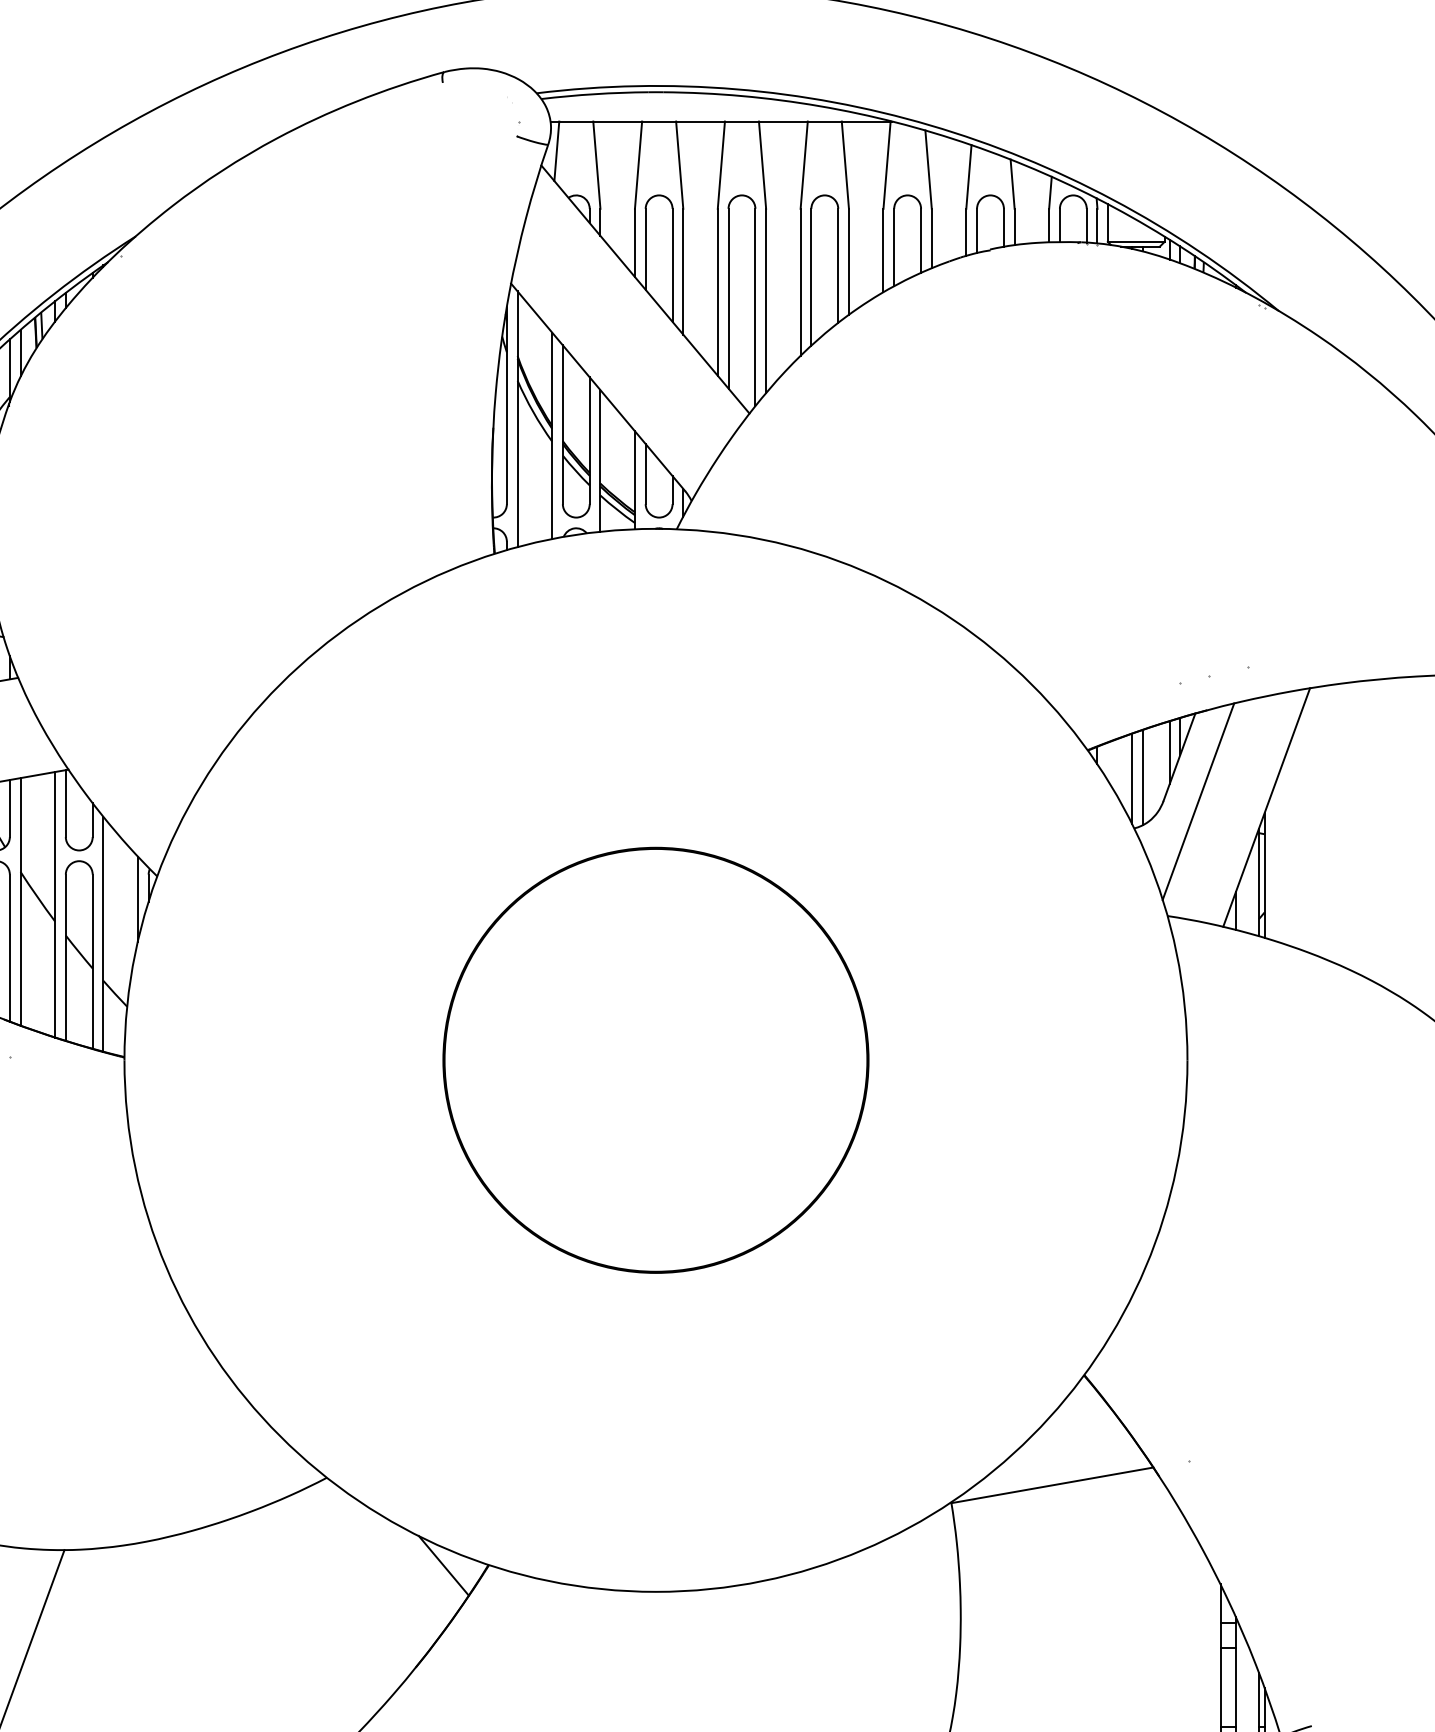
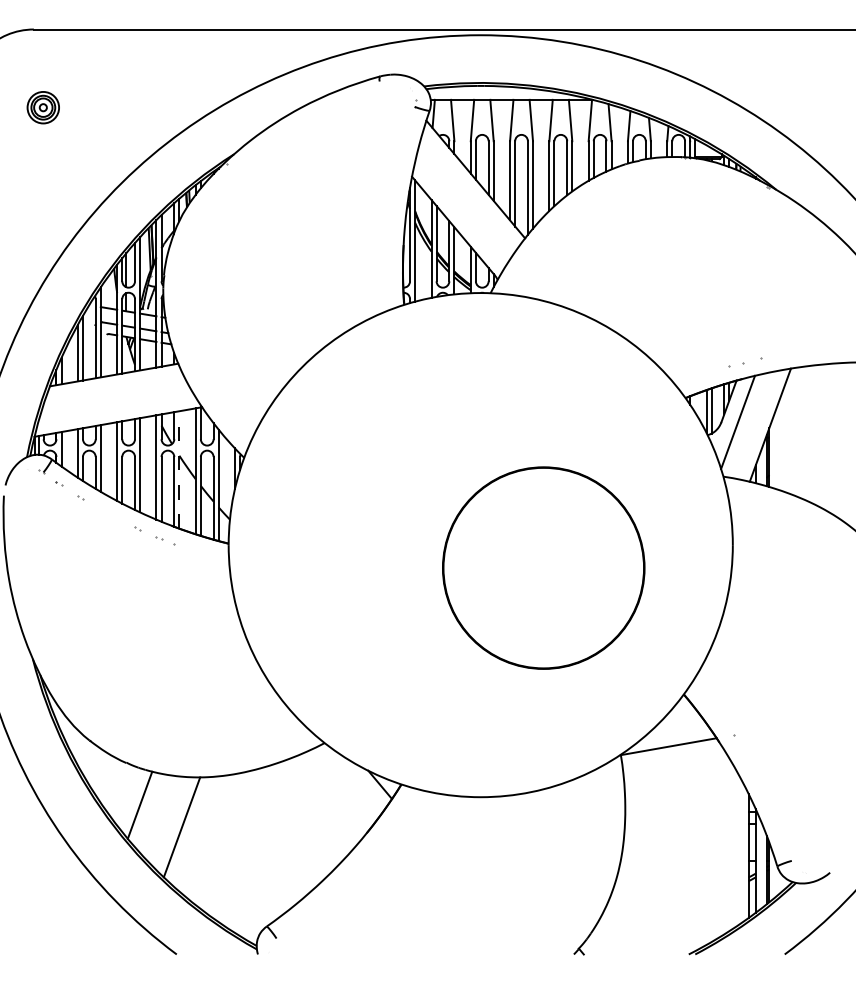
line: (20, 900) -> (179, 469), solid -> dashed
circle: (655, 1059) -> (543, 567), moved

